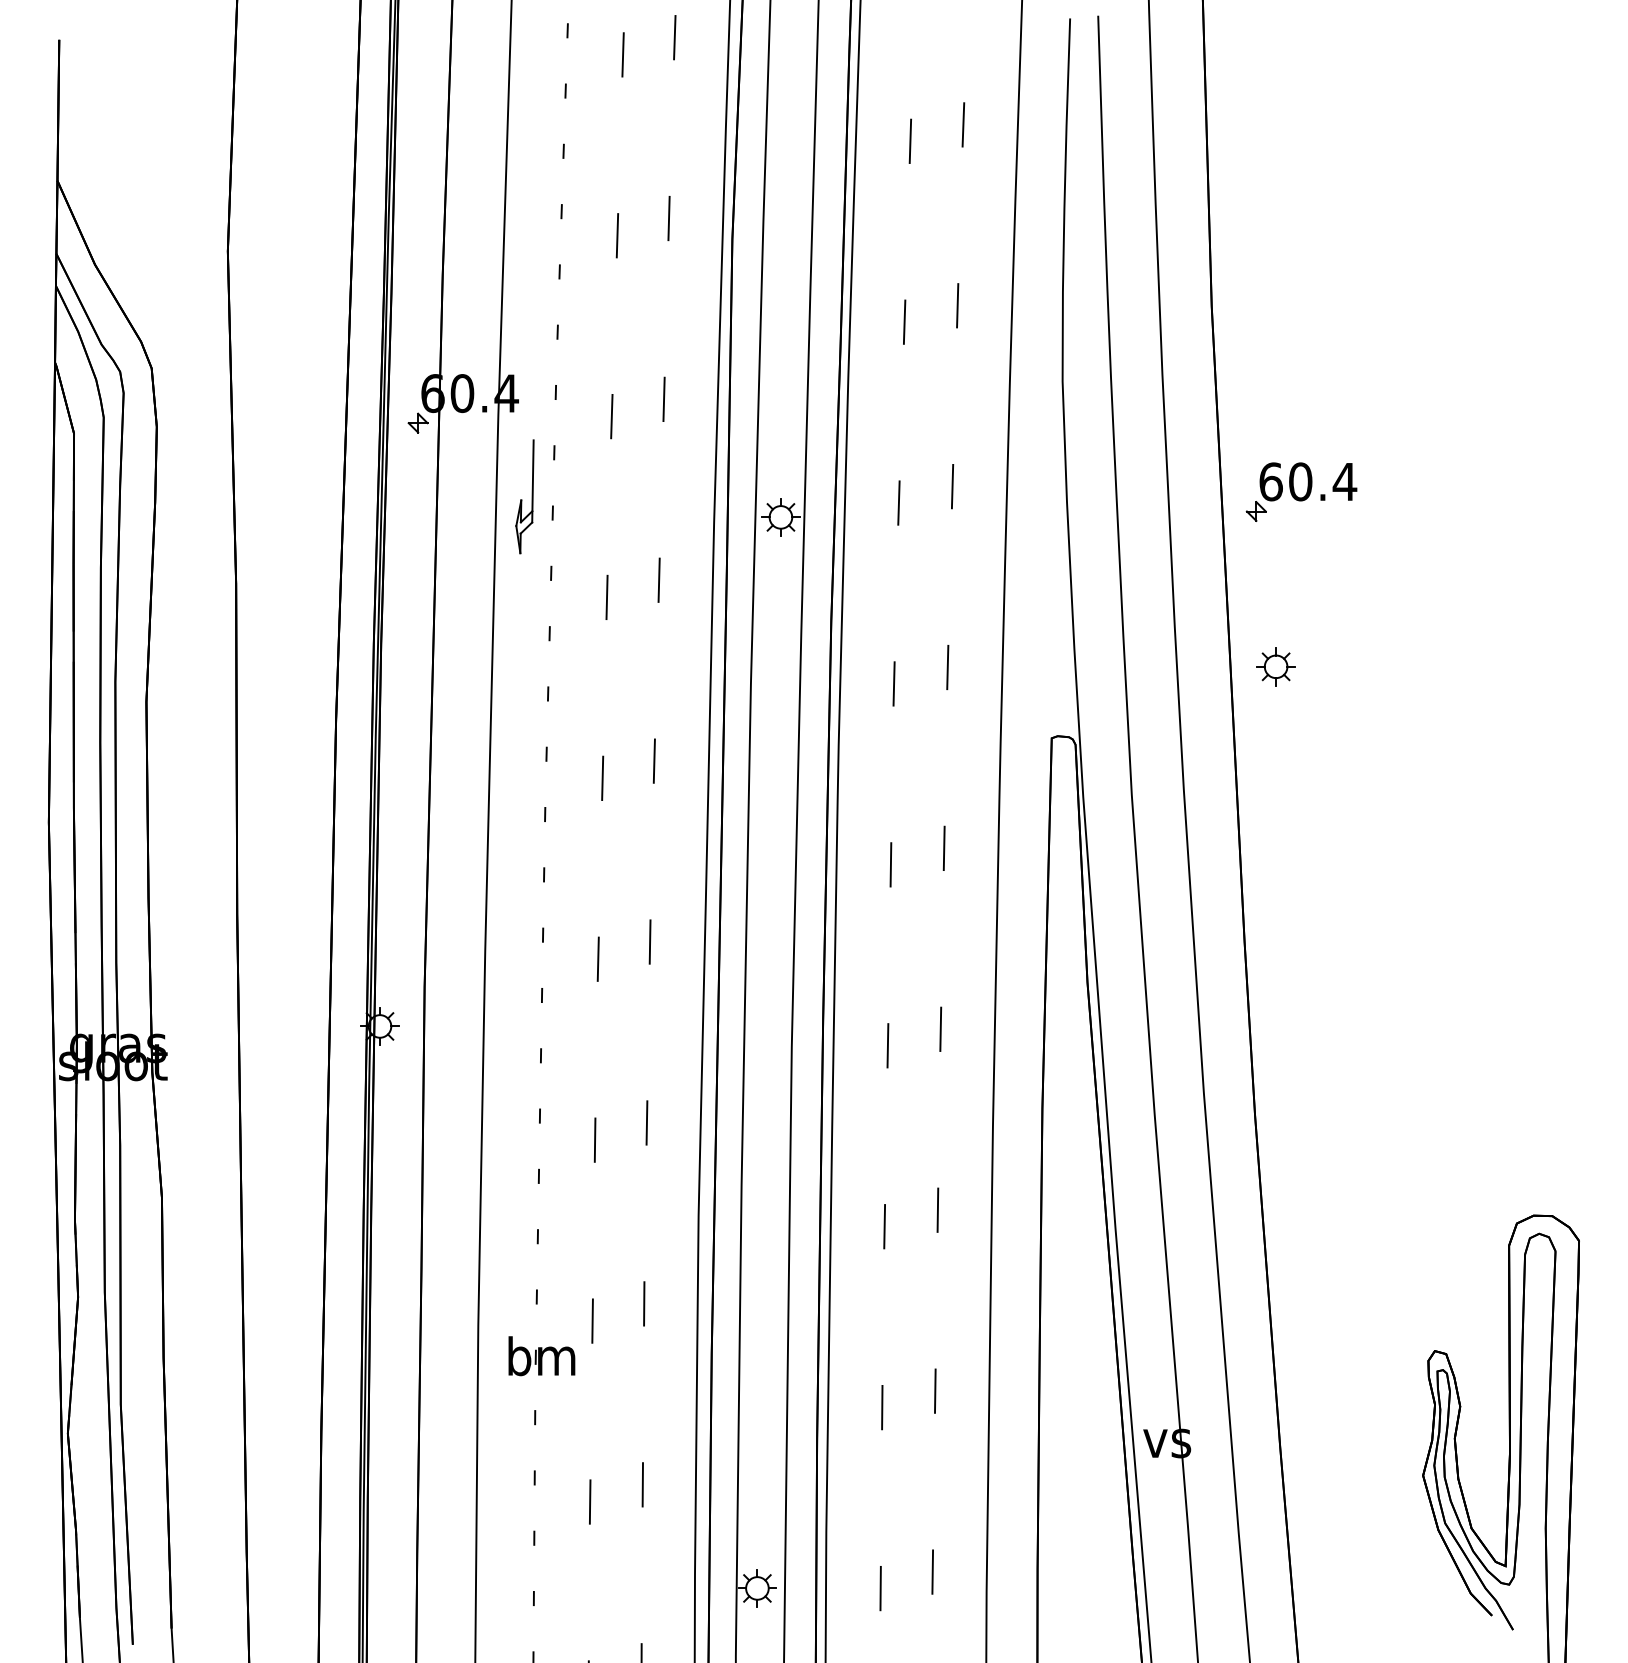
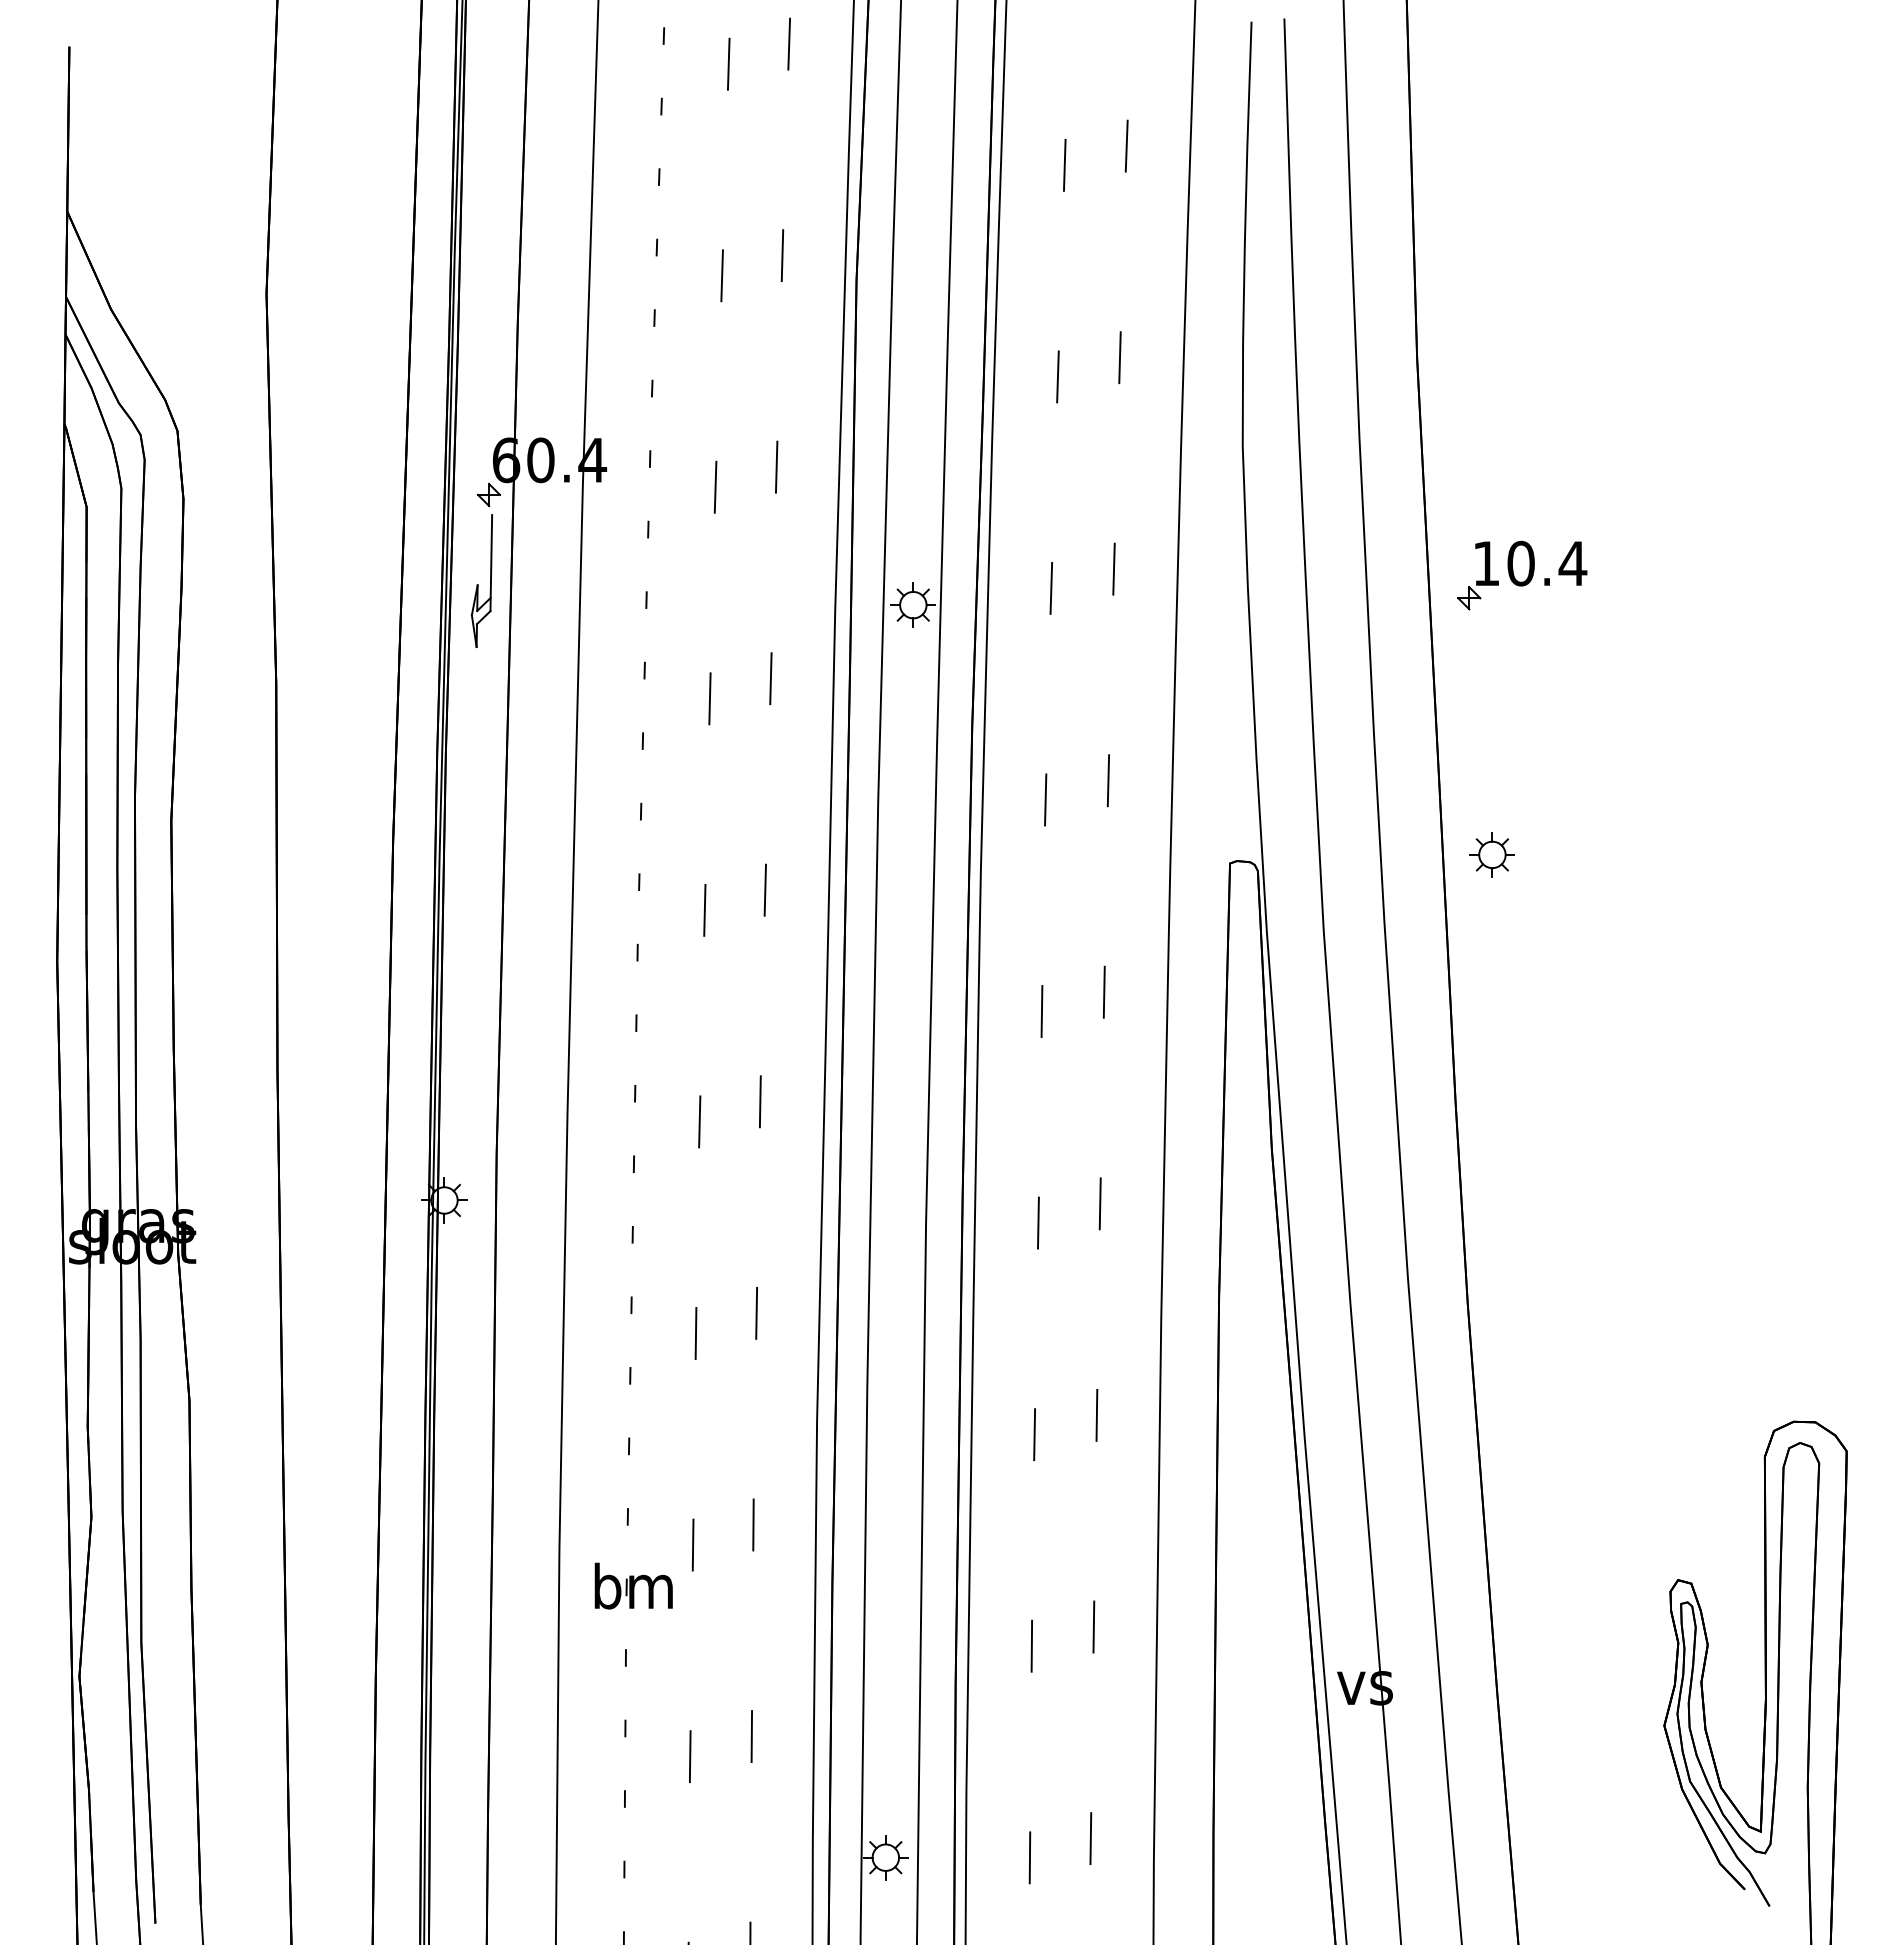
text: (1271, 481) -> (1486, 563), 60.4 -> 10.4
part: (524, 496) -> (481, 580), moved
part: (1275, 666) -> (1491, 854), moved

